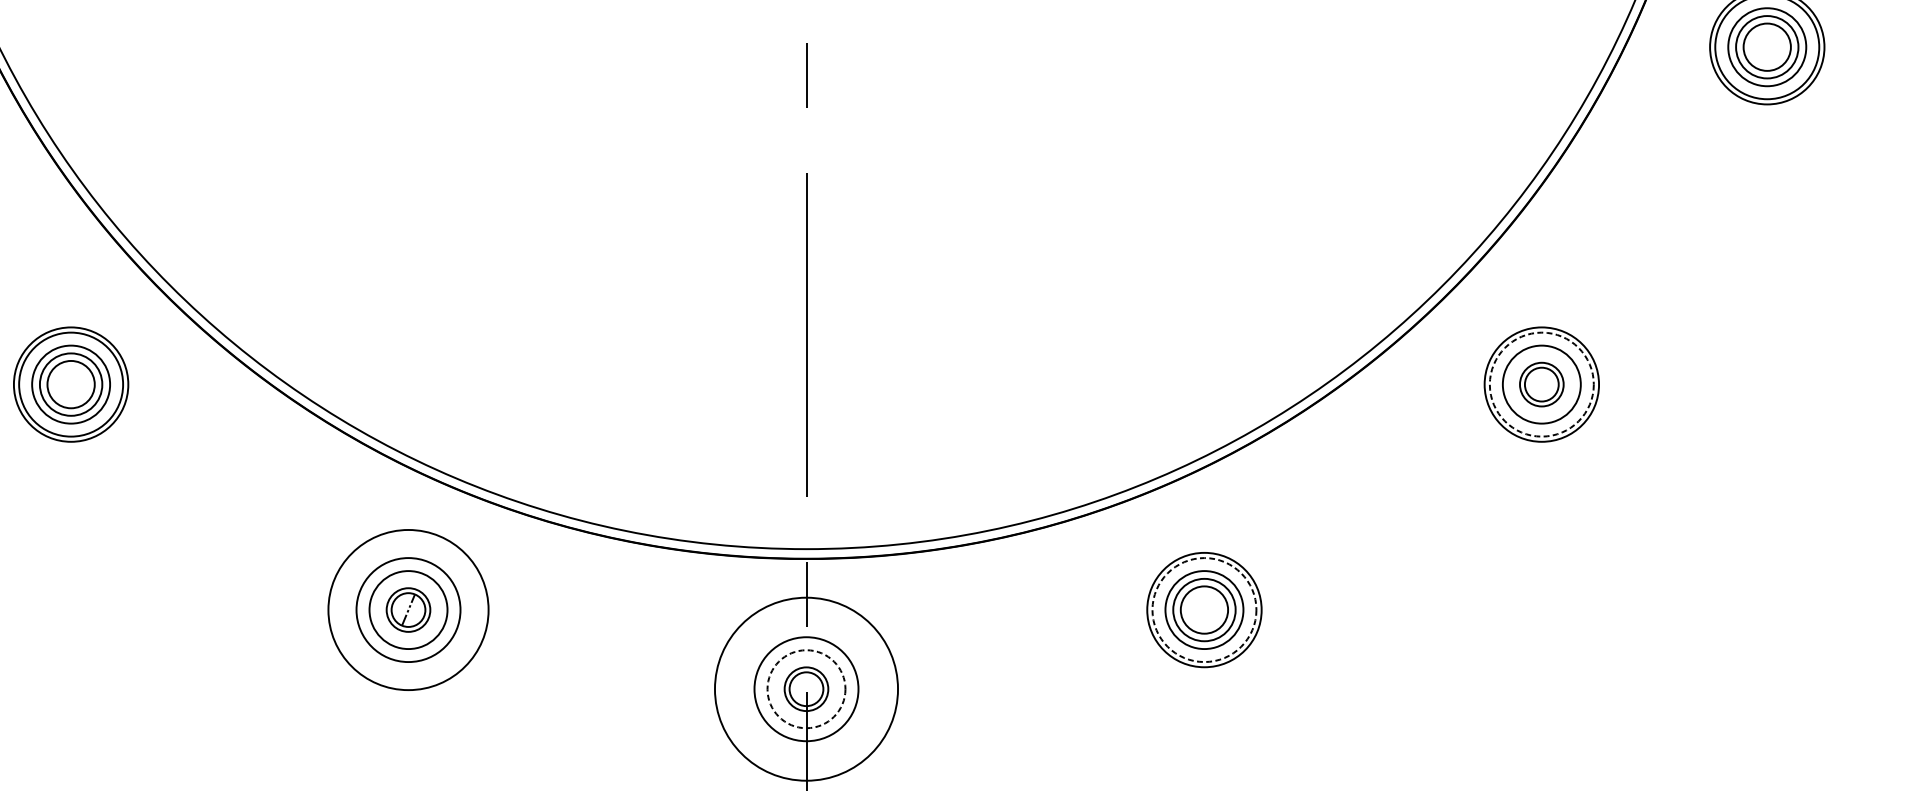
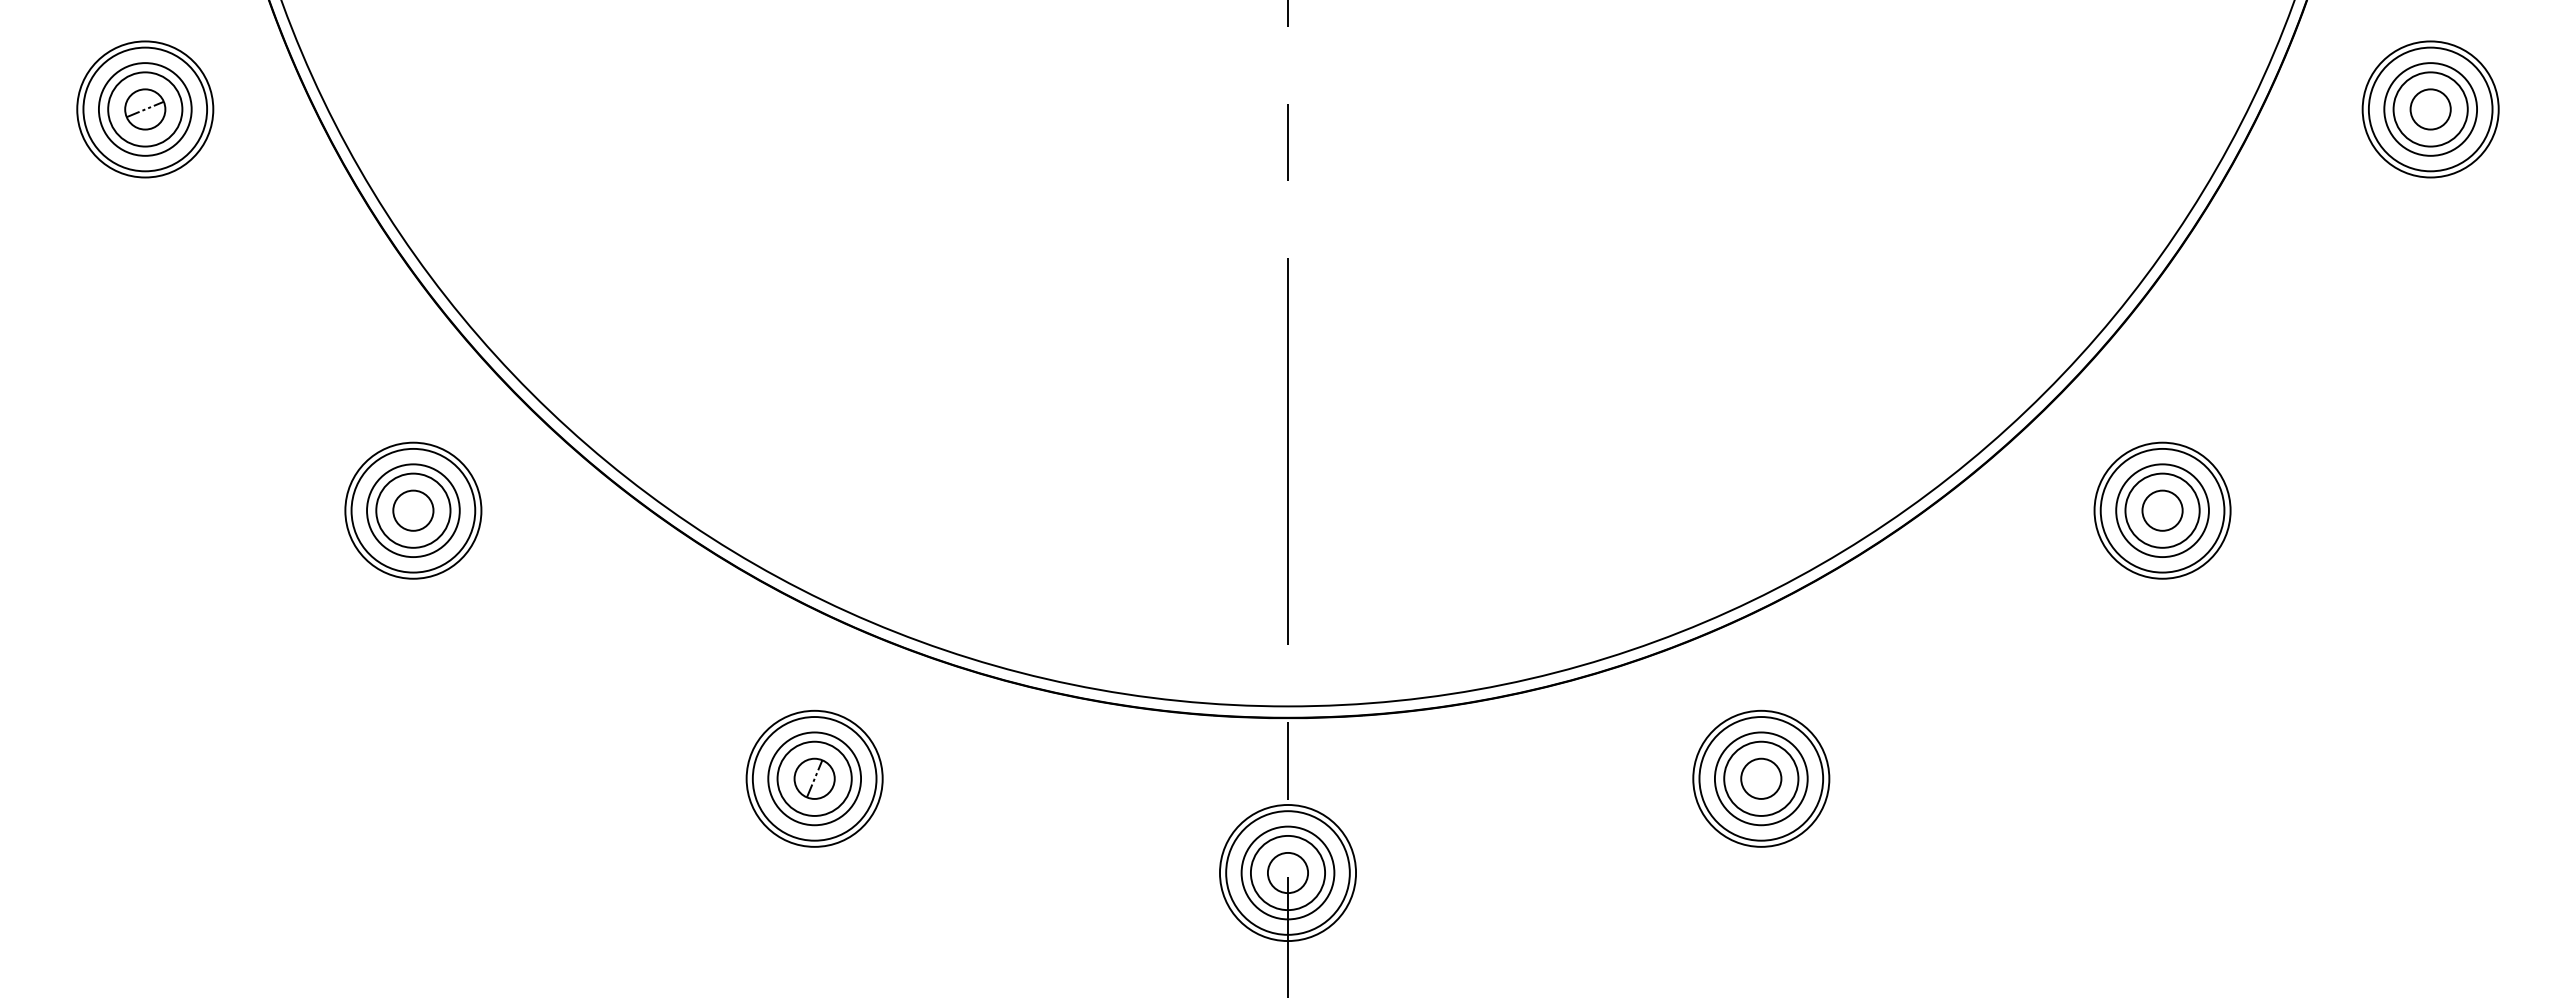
circle: (1767, 47) -> (2430, 109), size x0.71
circle: (71, 384) -> (413, 510), size x0.71
circle: (1541, 384) -> (2162, 510), dashed -> solid
circle: (1541, 384) -> (2162, 510), size x1.43
circle: (408, 609) -> (814, 778), size x0.71
circle: (408, 609) -> (814, 778), size x1.43
circle: (1204, 609) -> (1761, 778), dashed -> solid
circle: (1204, 609) -> (1761, 778), size x0.71
circle: (806, 688) -> (1287, 872), dashed -> solid
circle: (806, 688) -> (1287, 872), size x0.62
circle: (806, 688) -> (1287, 872), size x1.43

